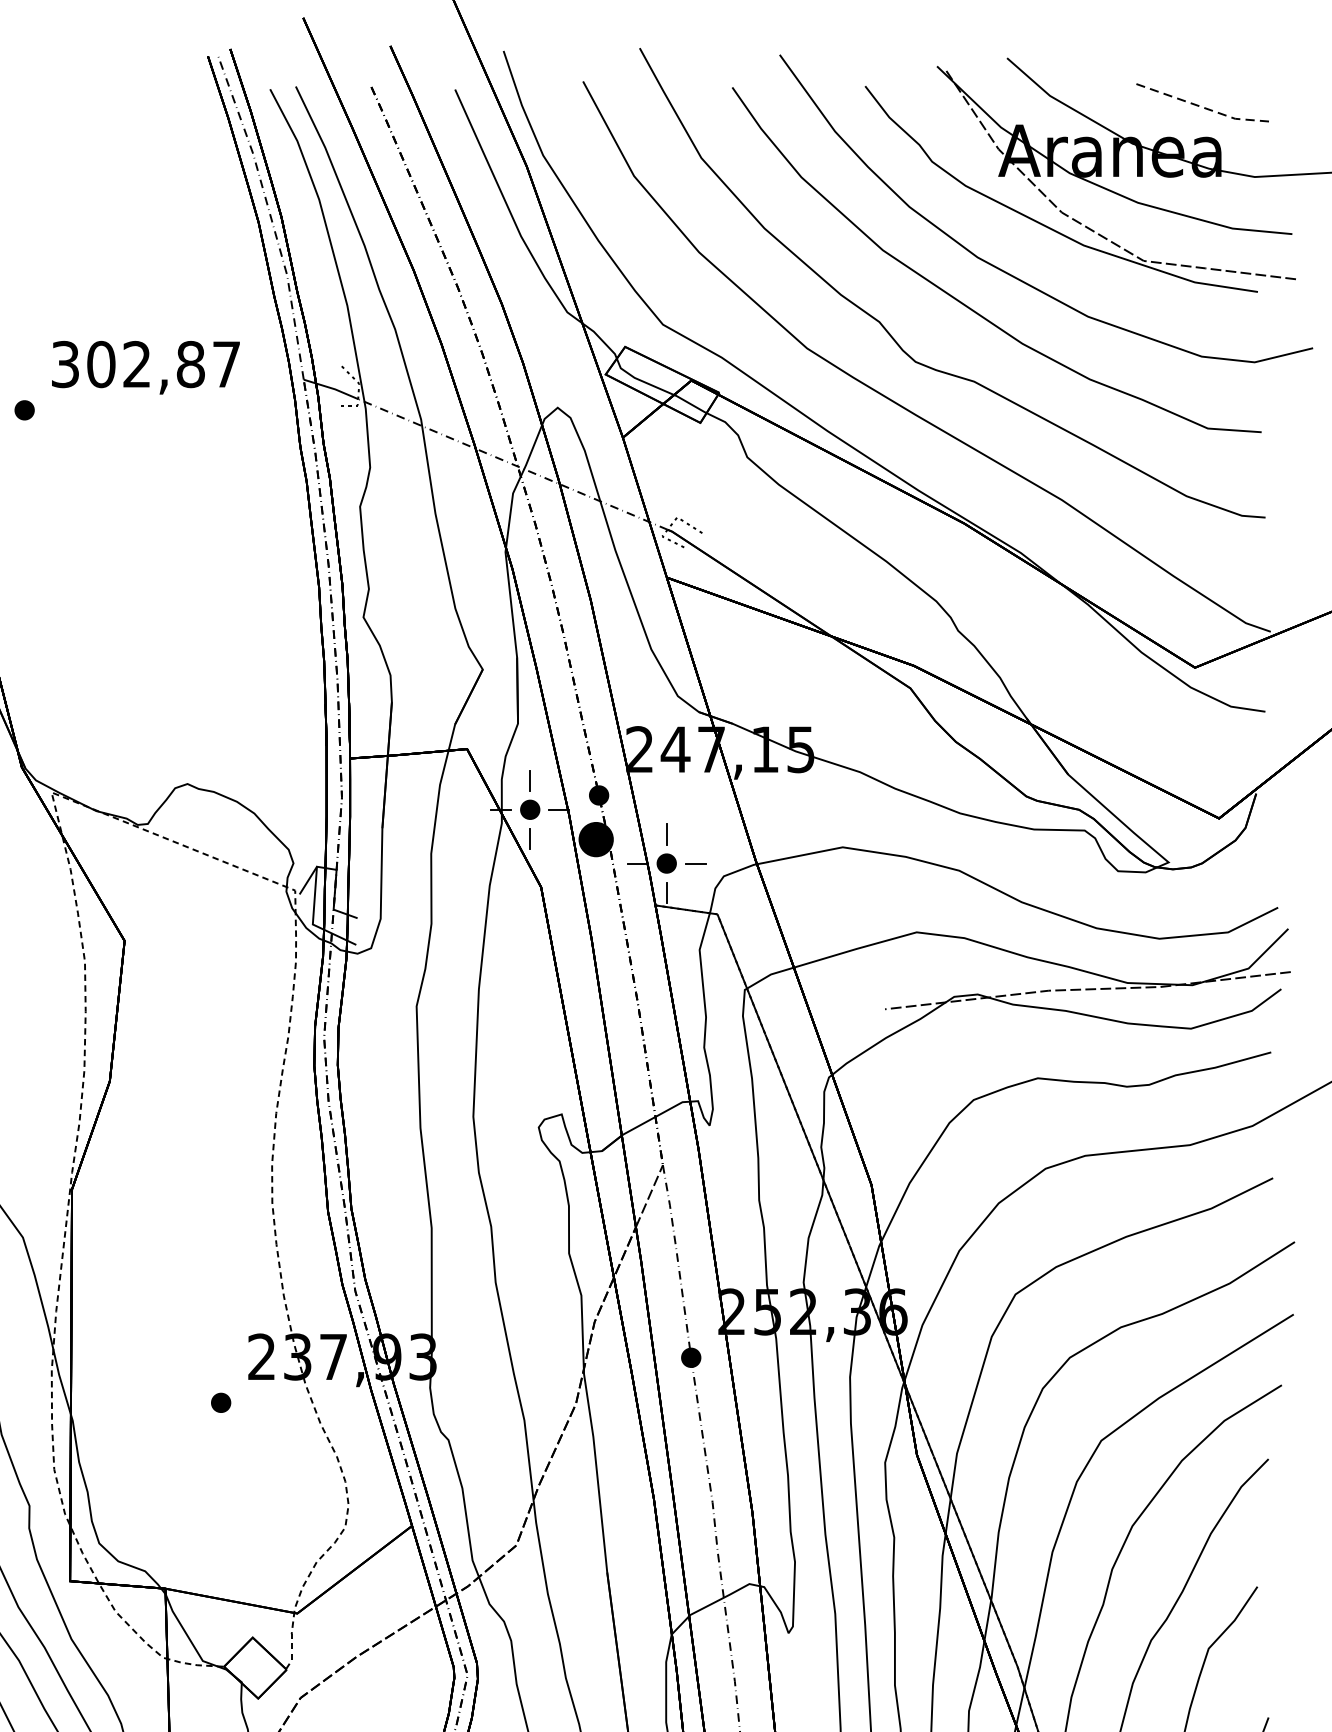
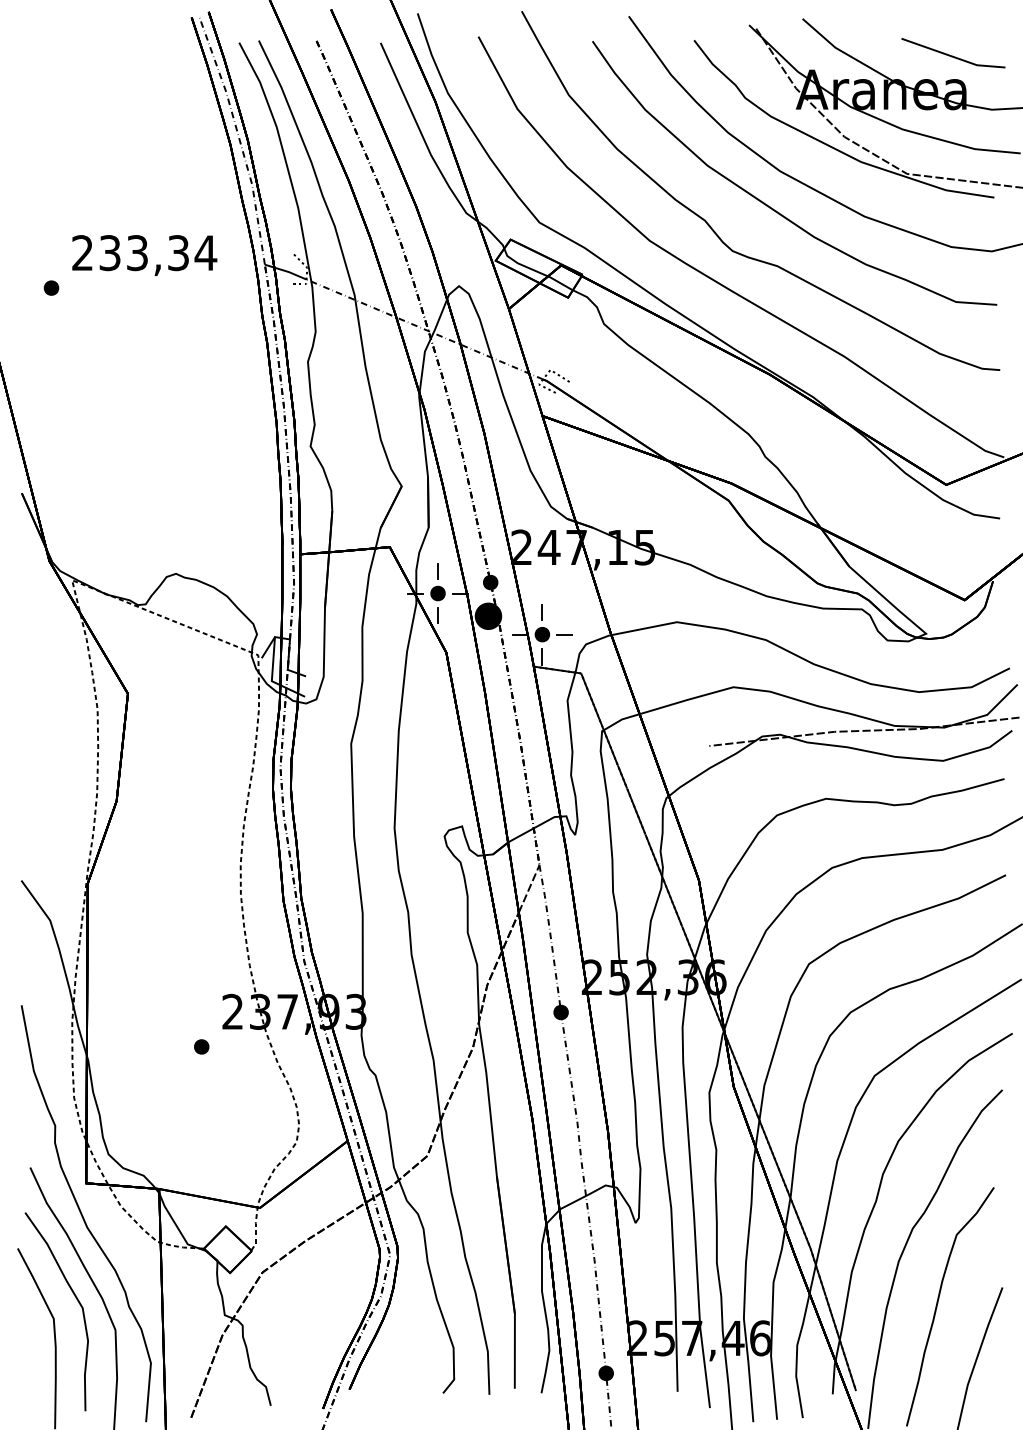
line: (1204, 108) -> (953, 57), dashed -> solid
text: (146, 365) -> (144, 253), 302,87 -> 233,34

